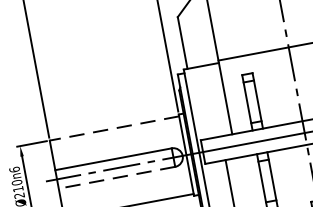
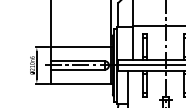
line: (114, 128) -> (80, 47), dashed -> solid
line: (116, 177) -> (77, 69), dashed -> solid

